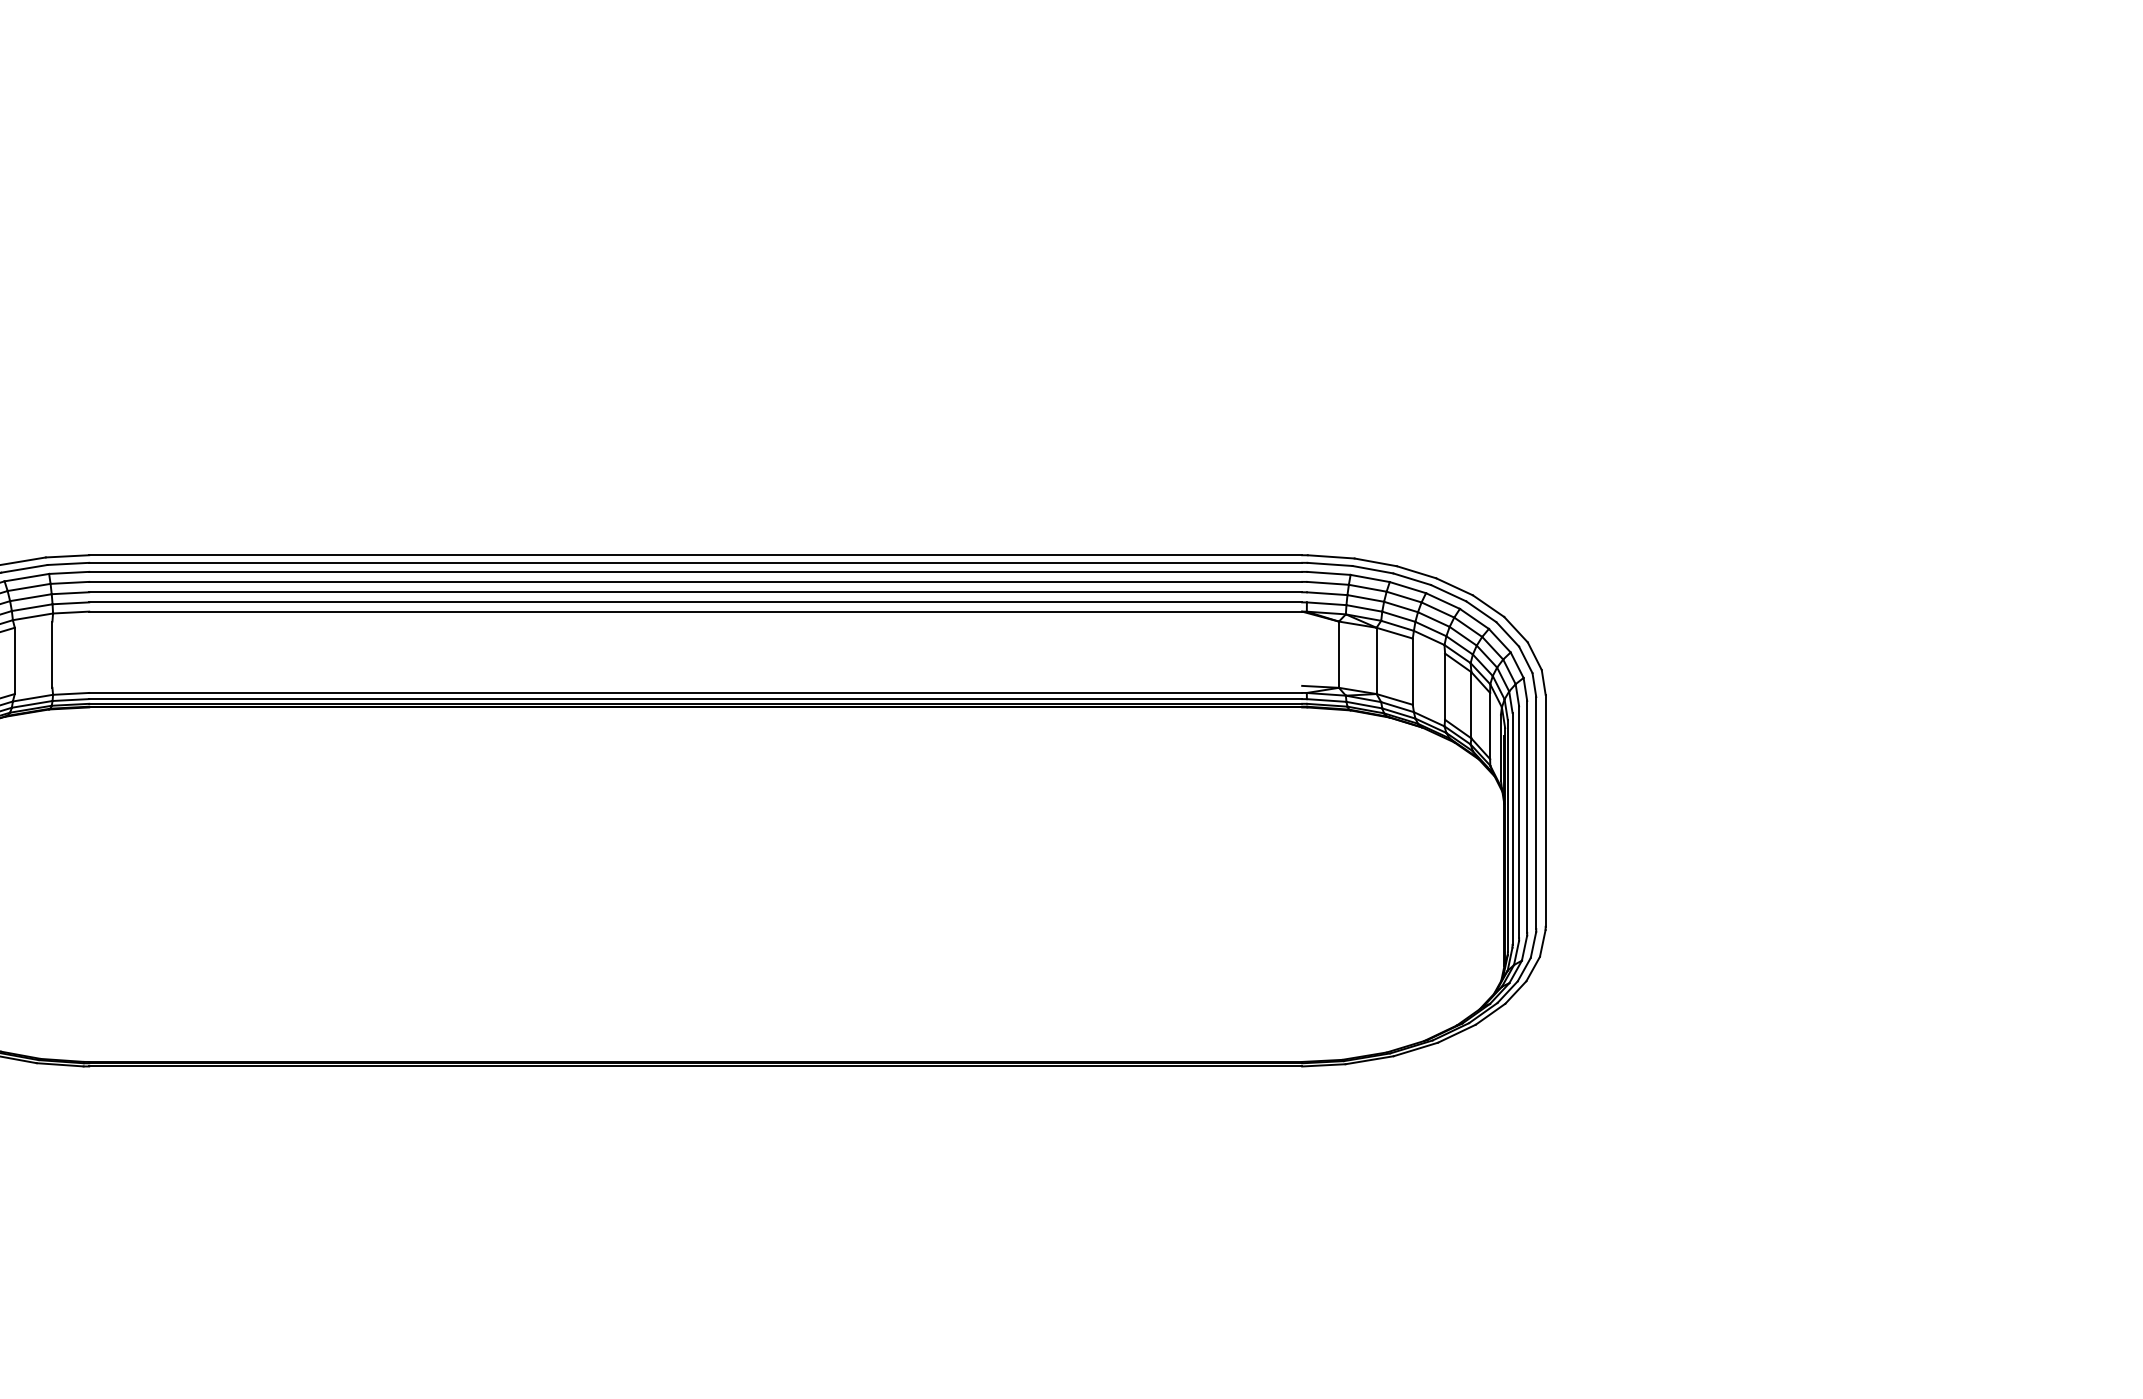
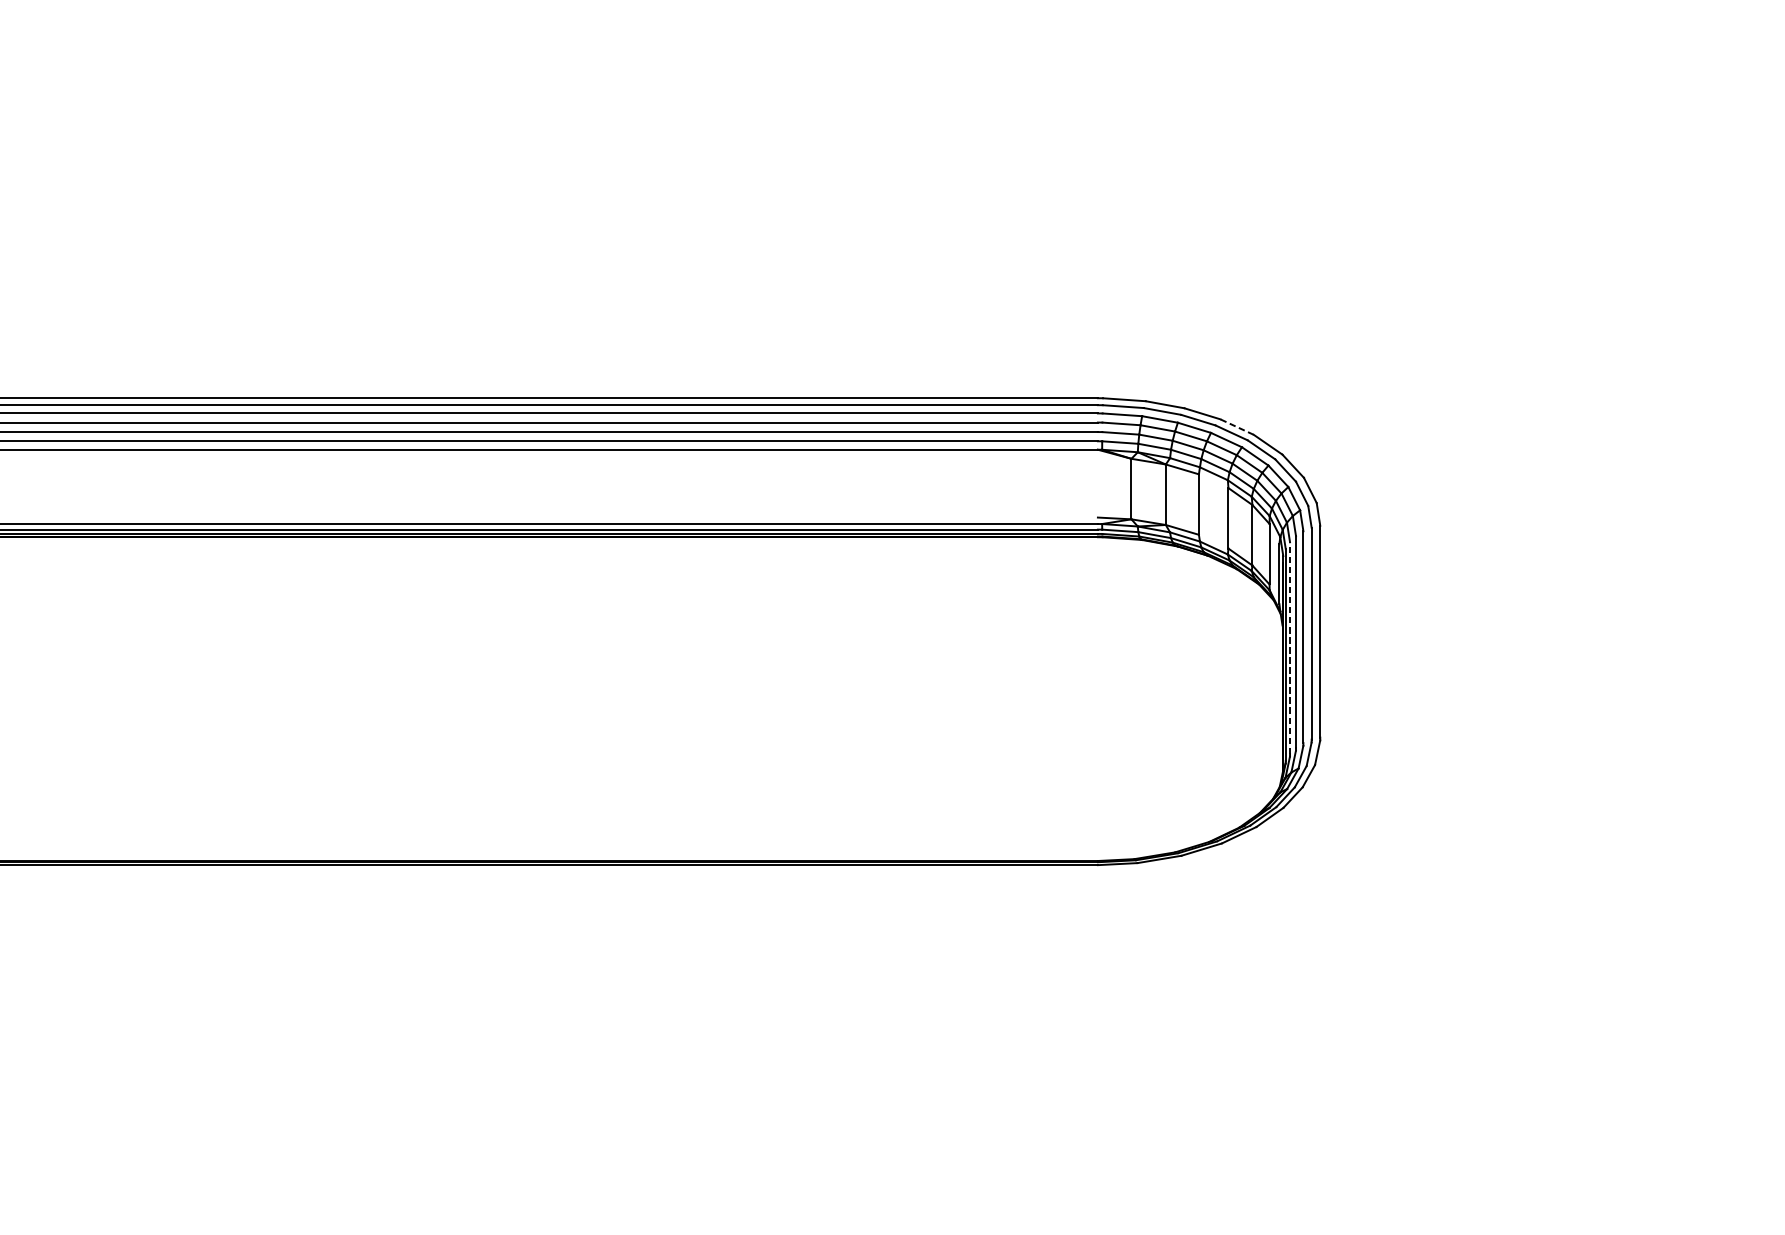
line: (1454, 586) -> (1237, 426), solid -> dashed
line: (1512, 828) -> (1289, 647), solid -> dashed

